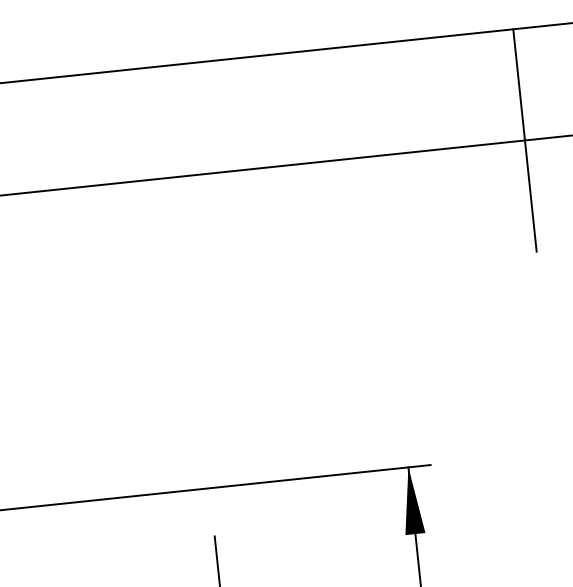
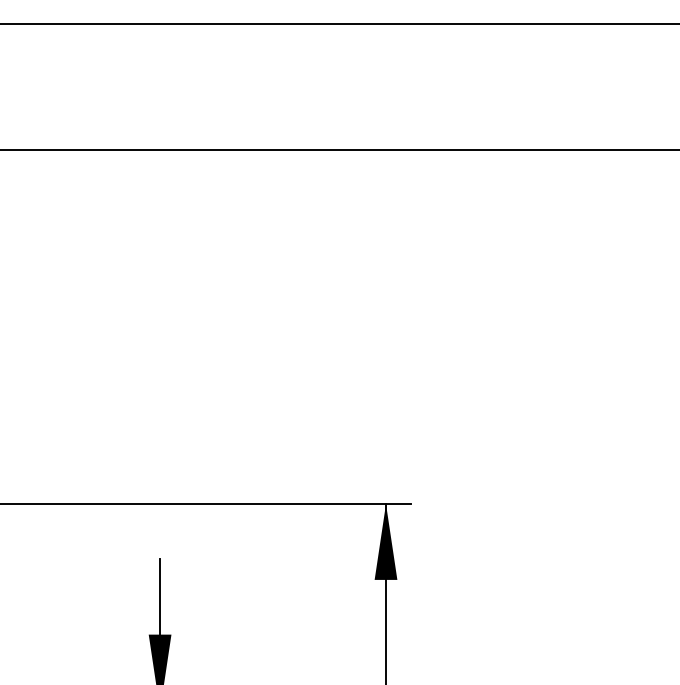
line: (524, 139) -> (555, 149), removed

